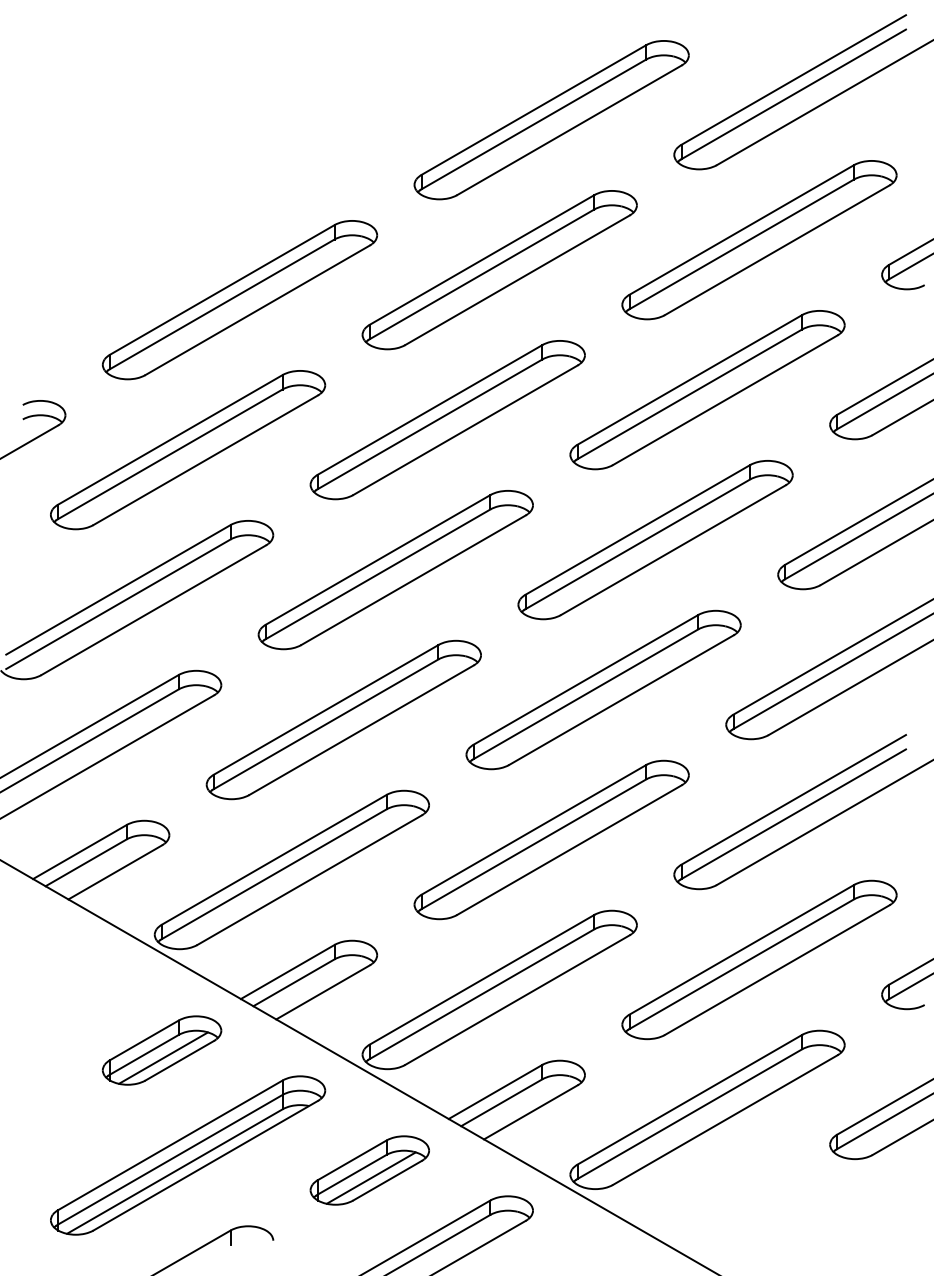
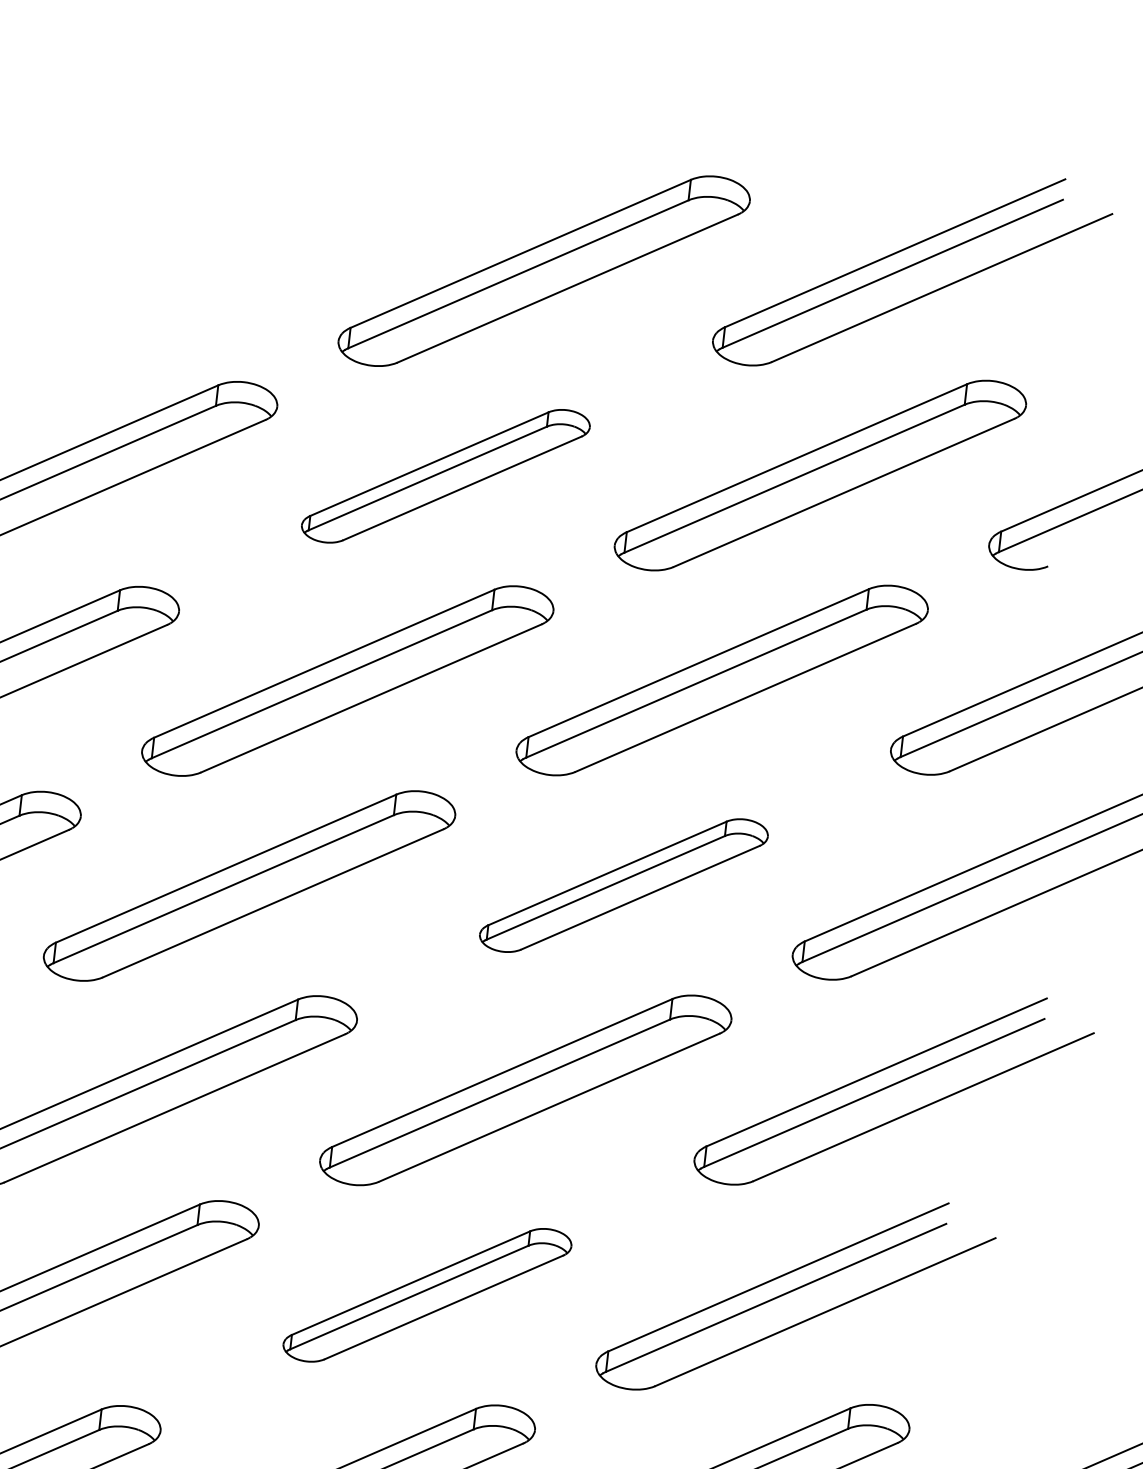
part: (499, 270) -> (445, 476), size x0.7
part: (655, 540) -> (623, 886), size x0.7
part: (551, 839) -> (427, 1294), size x0.7

